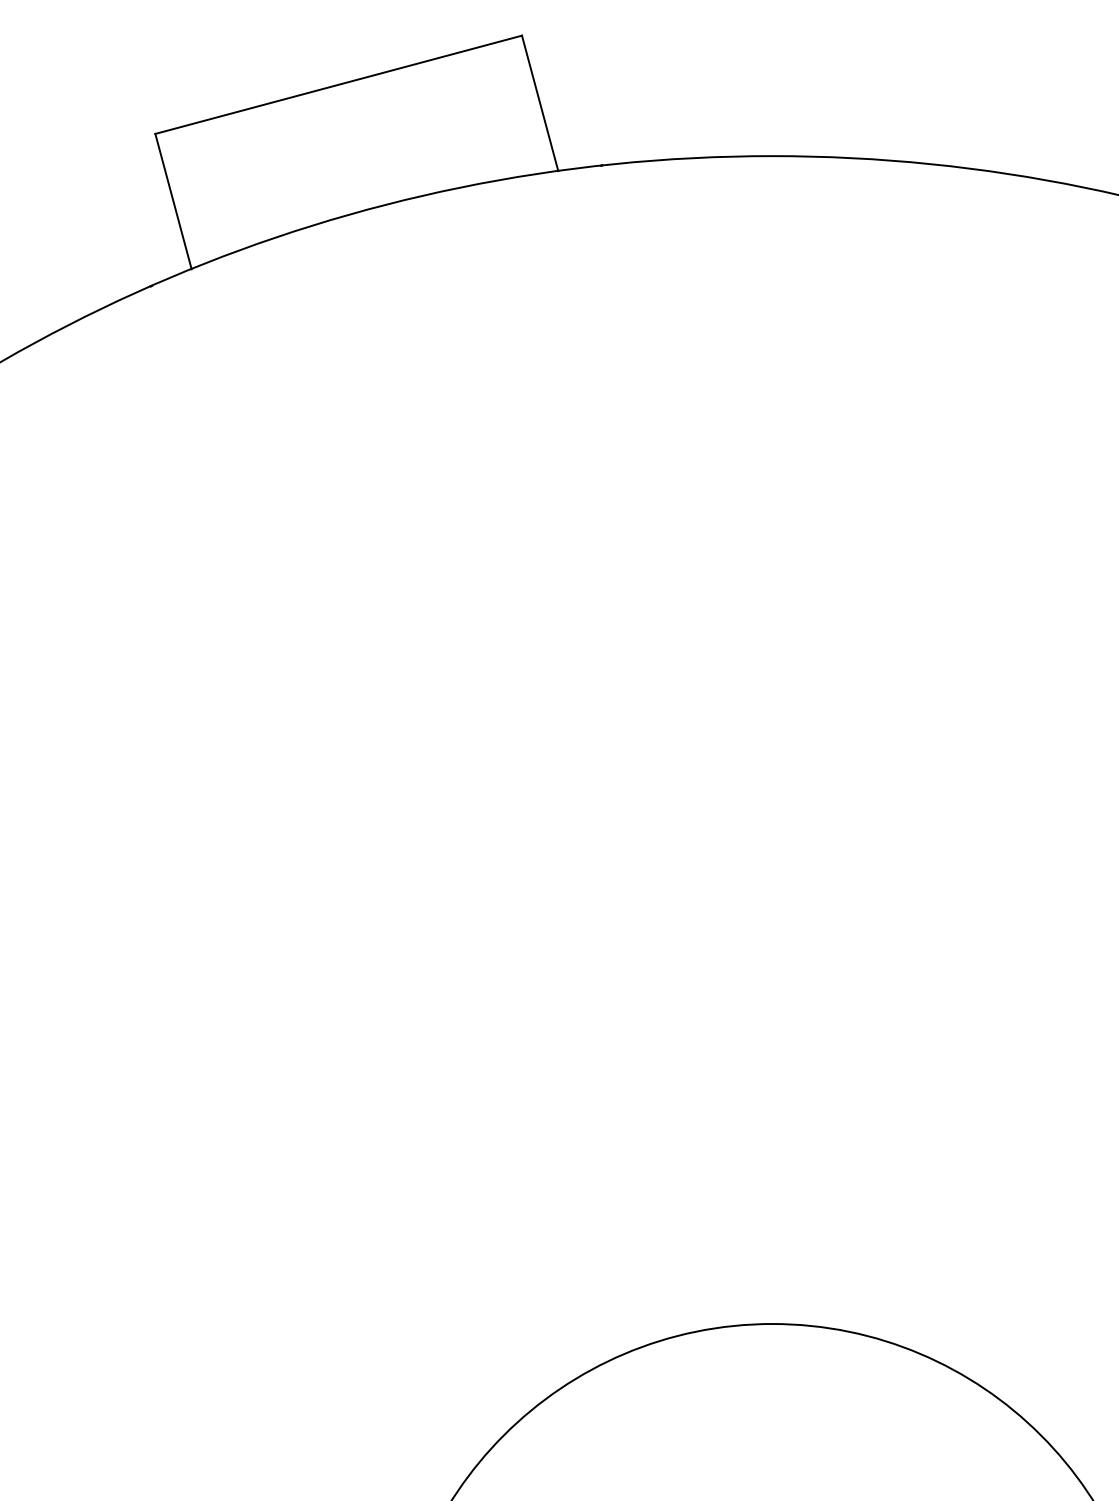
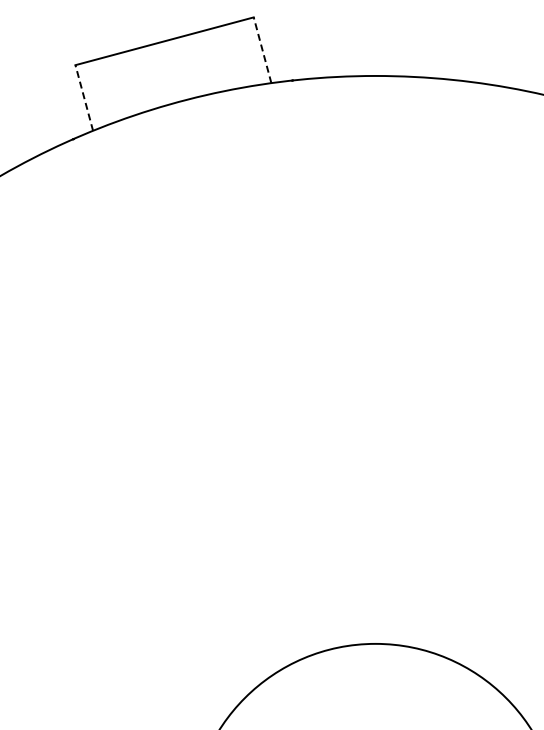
line: (539, 101) -> (262, 49), solid -> dashed
line: (173, 200) -> (84, 97), solid -> dashed

